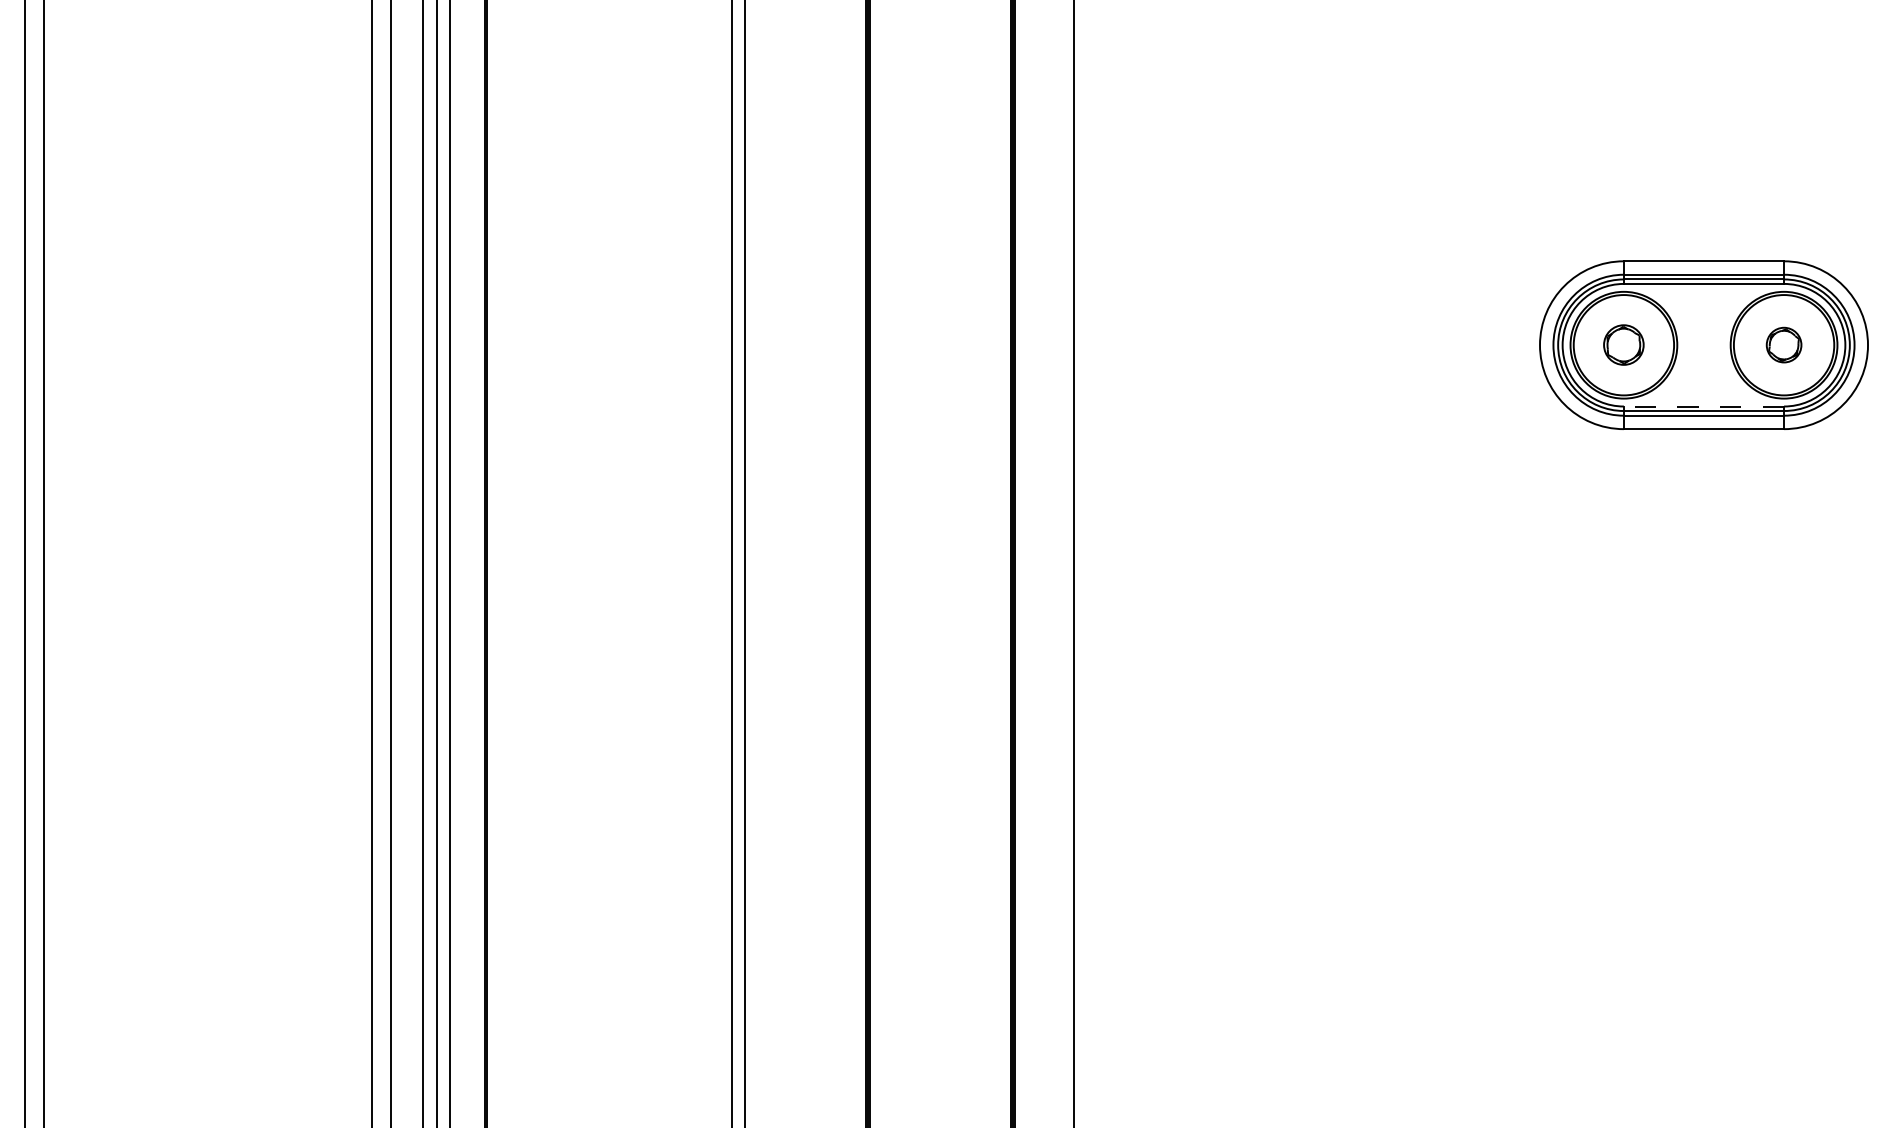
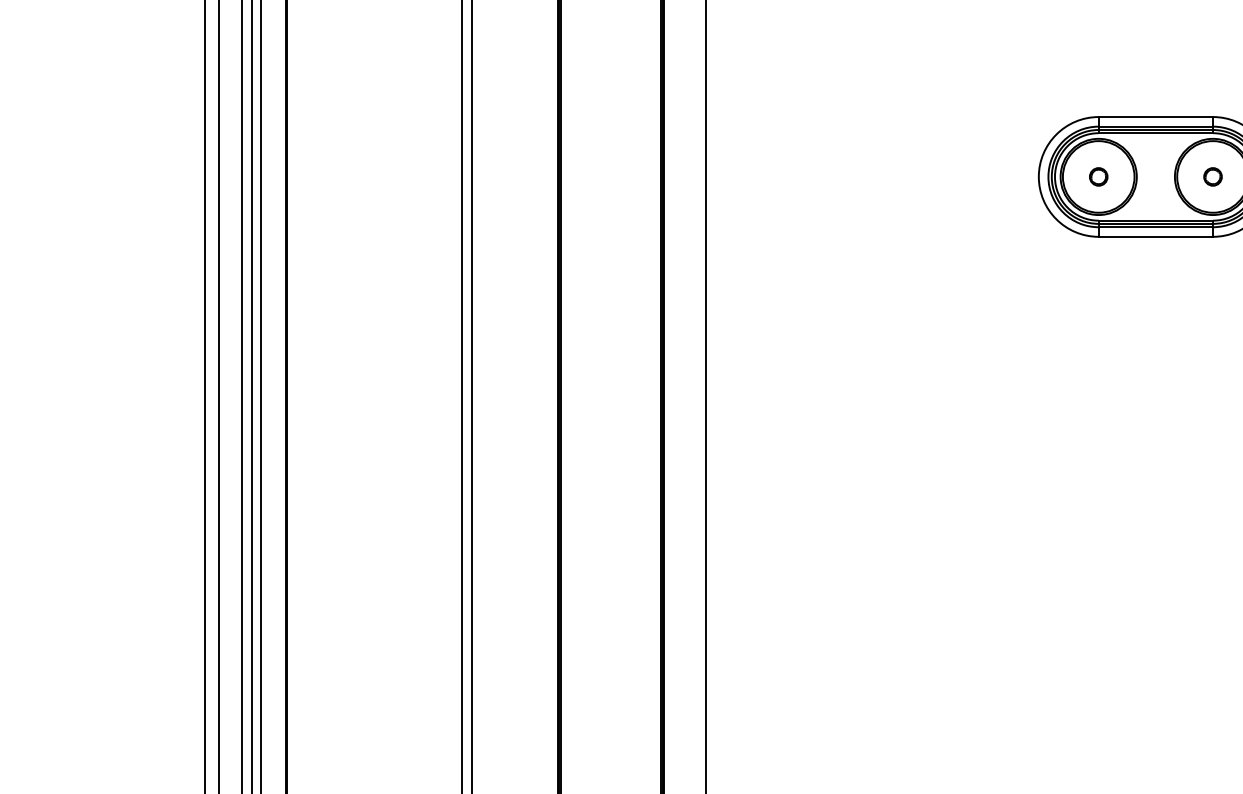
part: (1623, 345) -> (1098, 177), size x0.62
part: (1783, 345) -> (1212, 177), size x0.71
line: (1703, 406) -> (1155, 220), dashed -> solid

